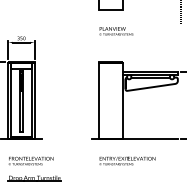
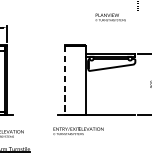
text: (116, 31) -> (110, 17), moved
line: (99, 101) -> (65, 80), solid -> dashed
text: (127, 160) -> (78, 130), moved

